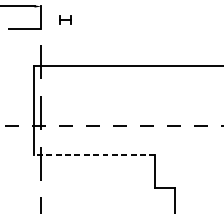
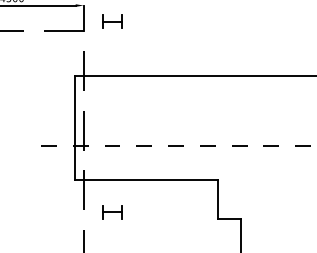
part: (65, 20) -> (112, 21), size x1.43
line: (93, 154) -> (145, 179), dashed -> solid
part: (65, 182) -> (112, 212), added

